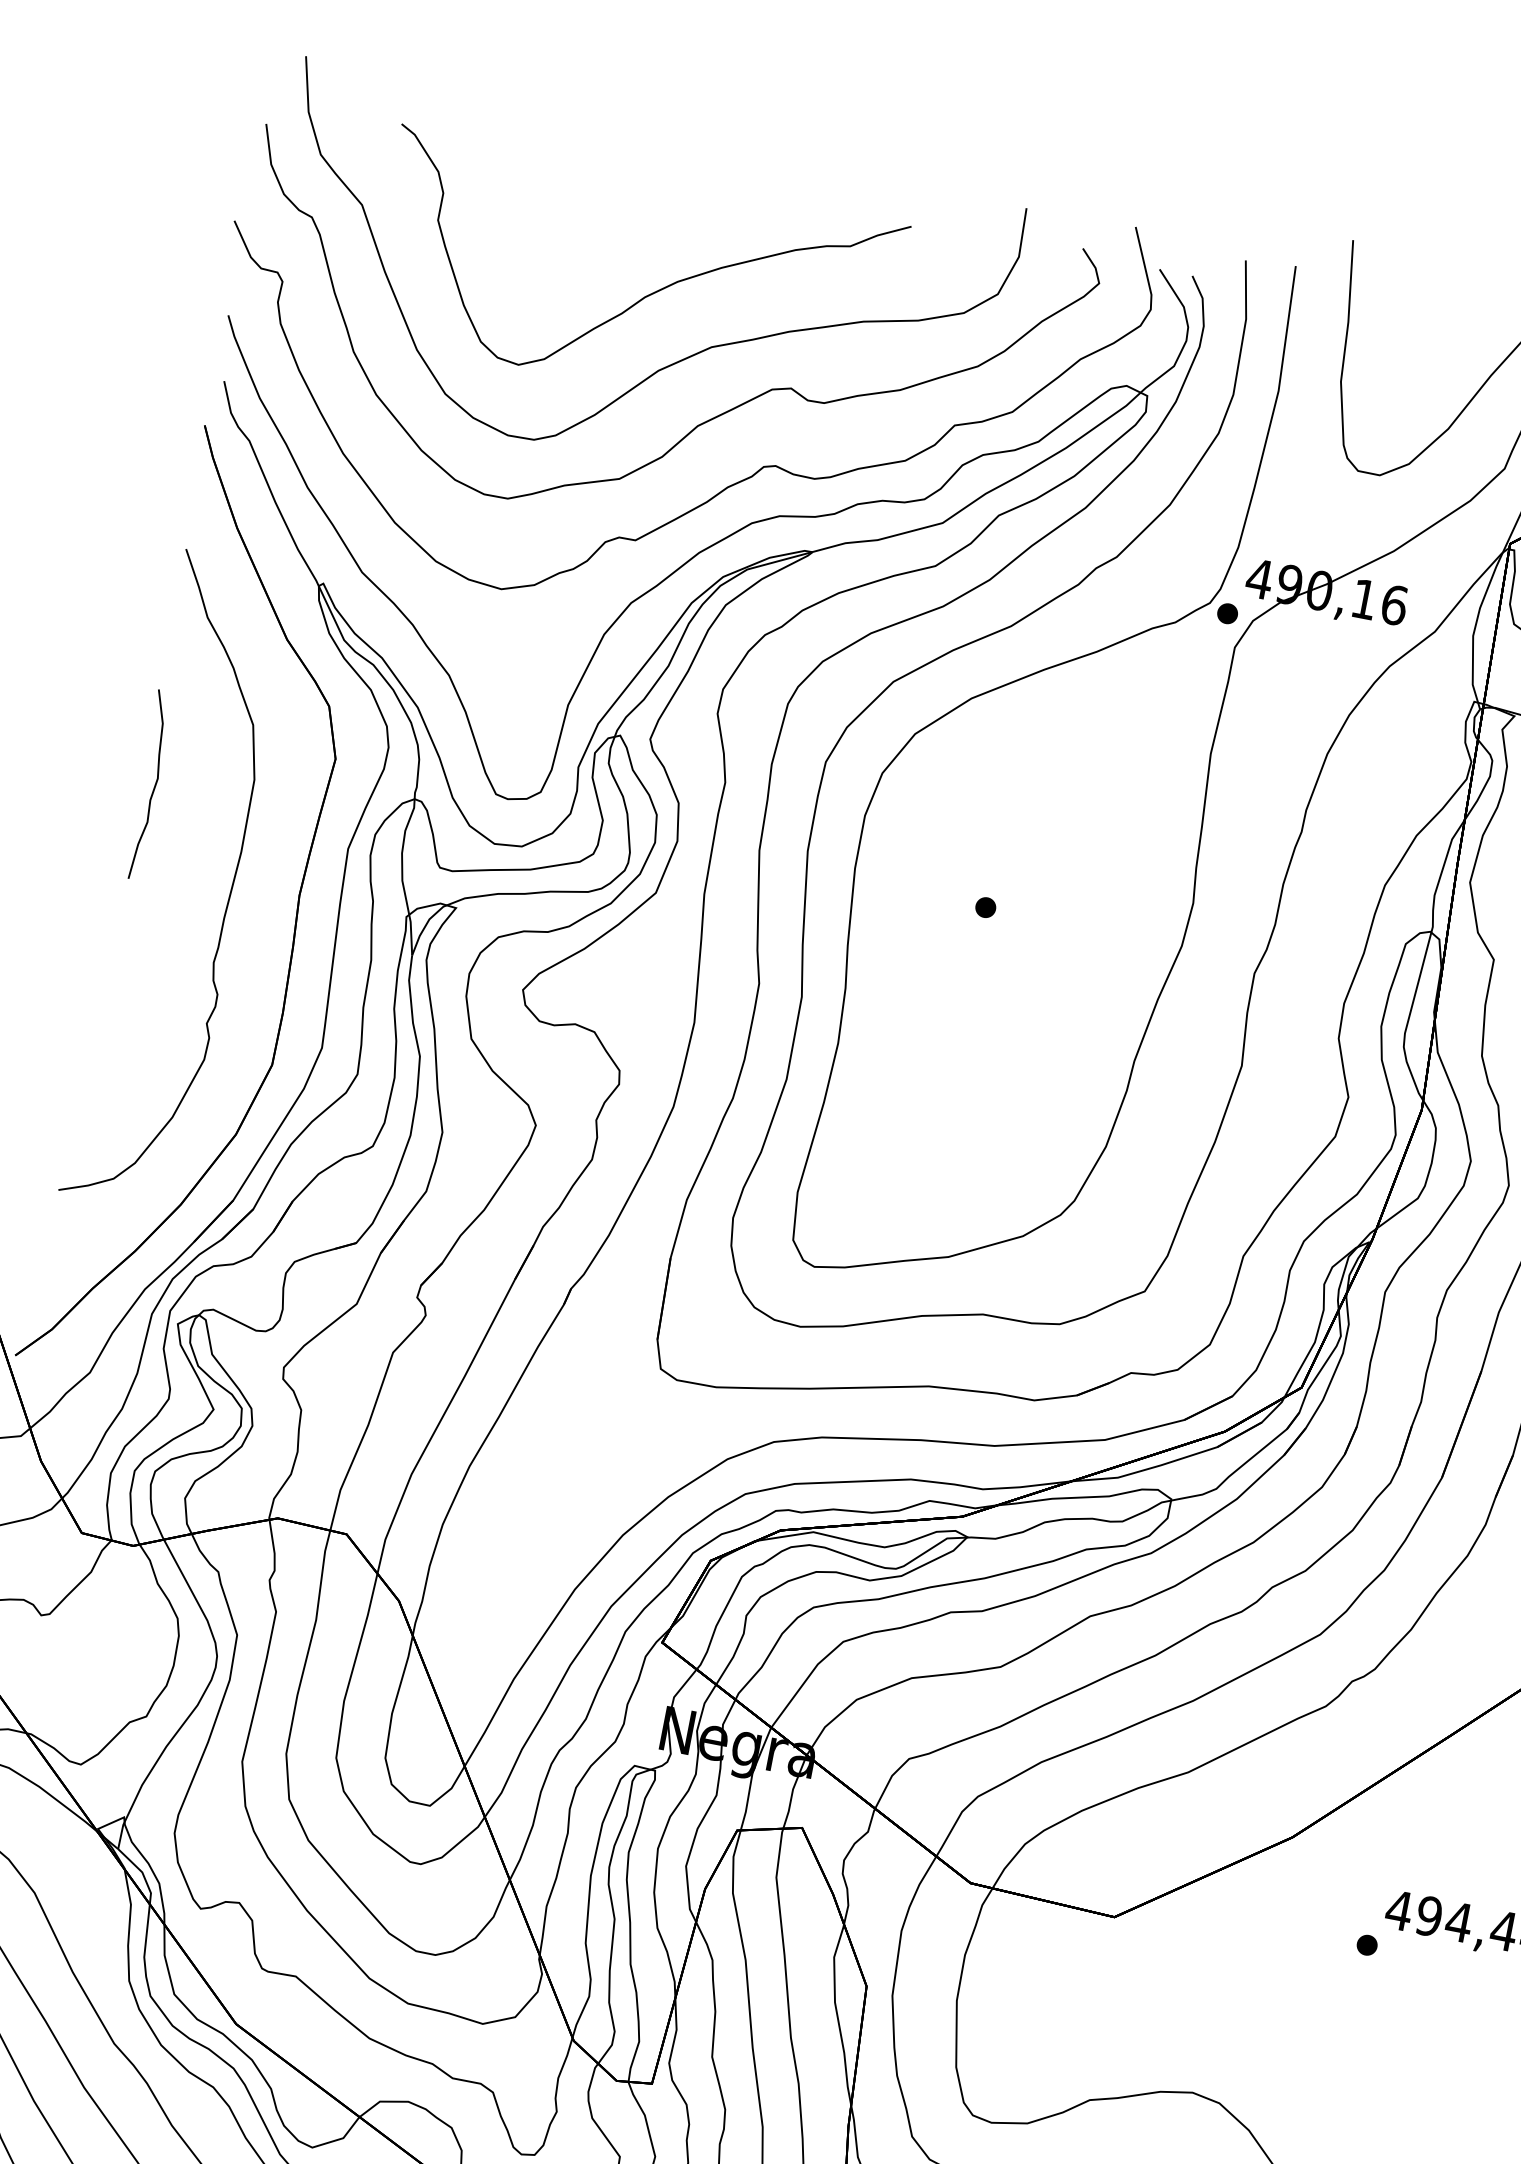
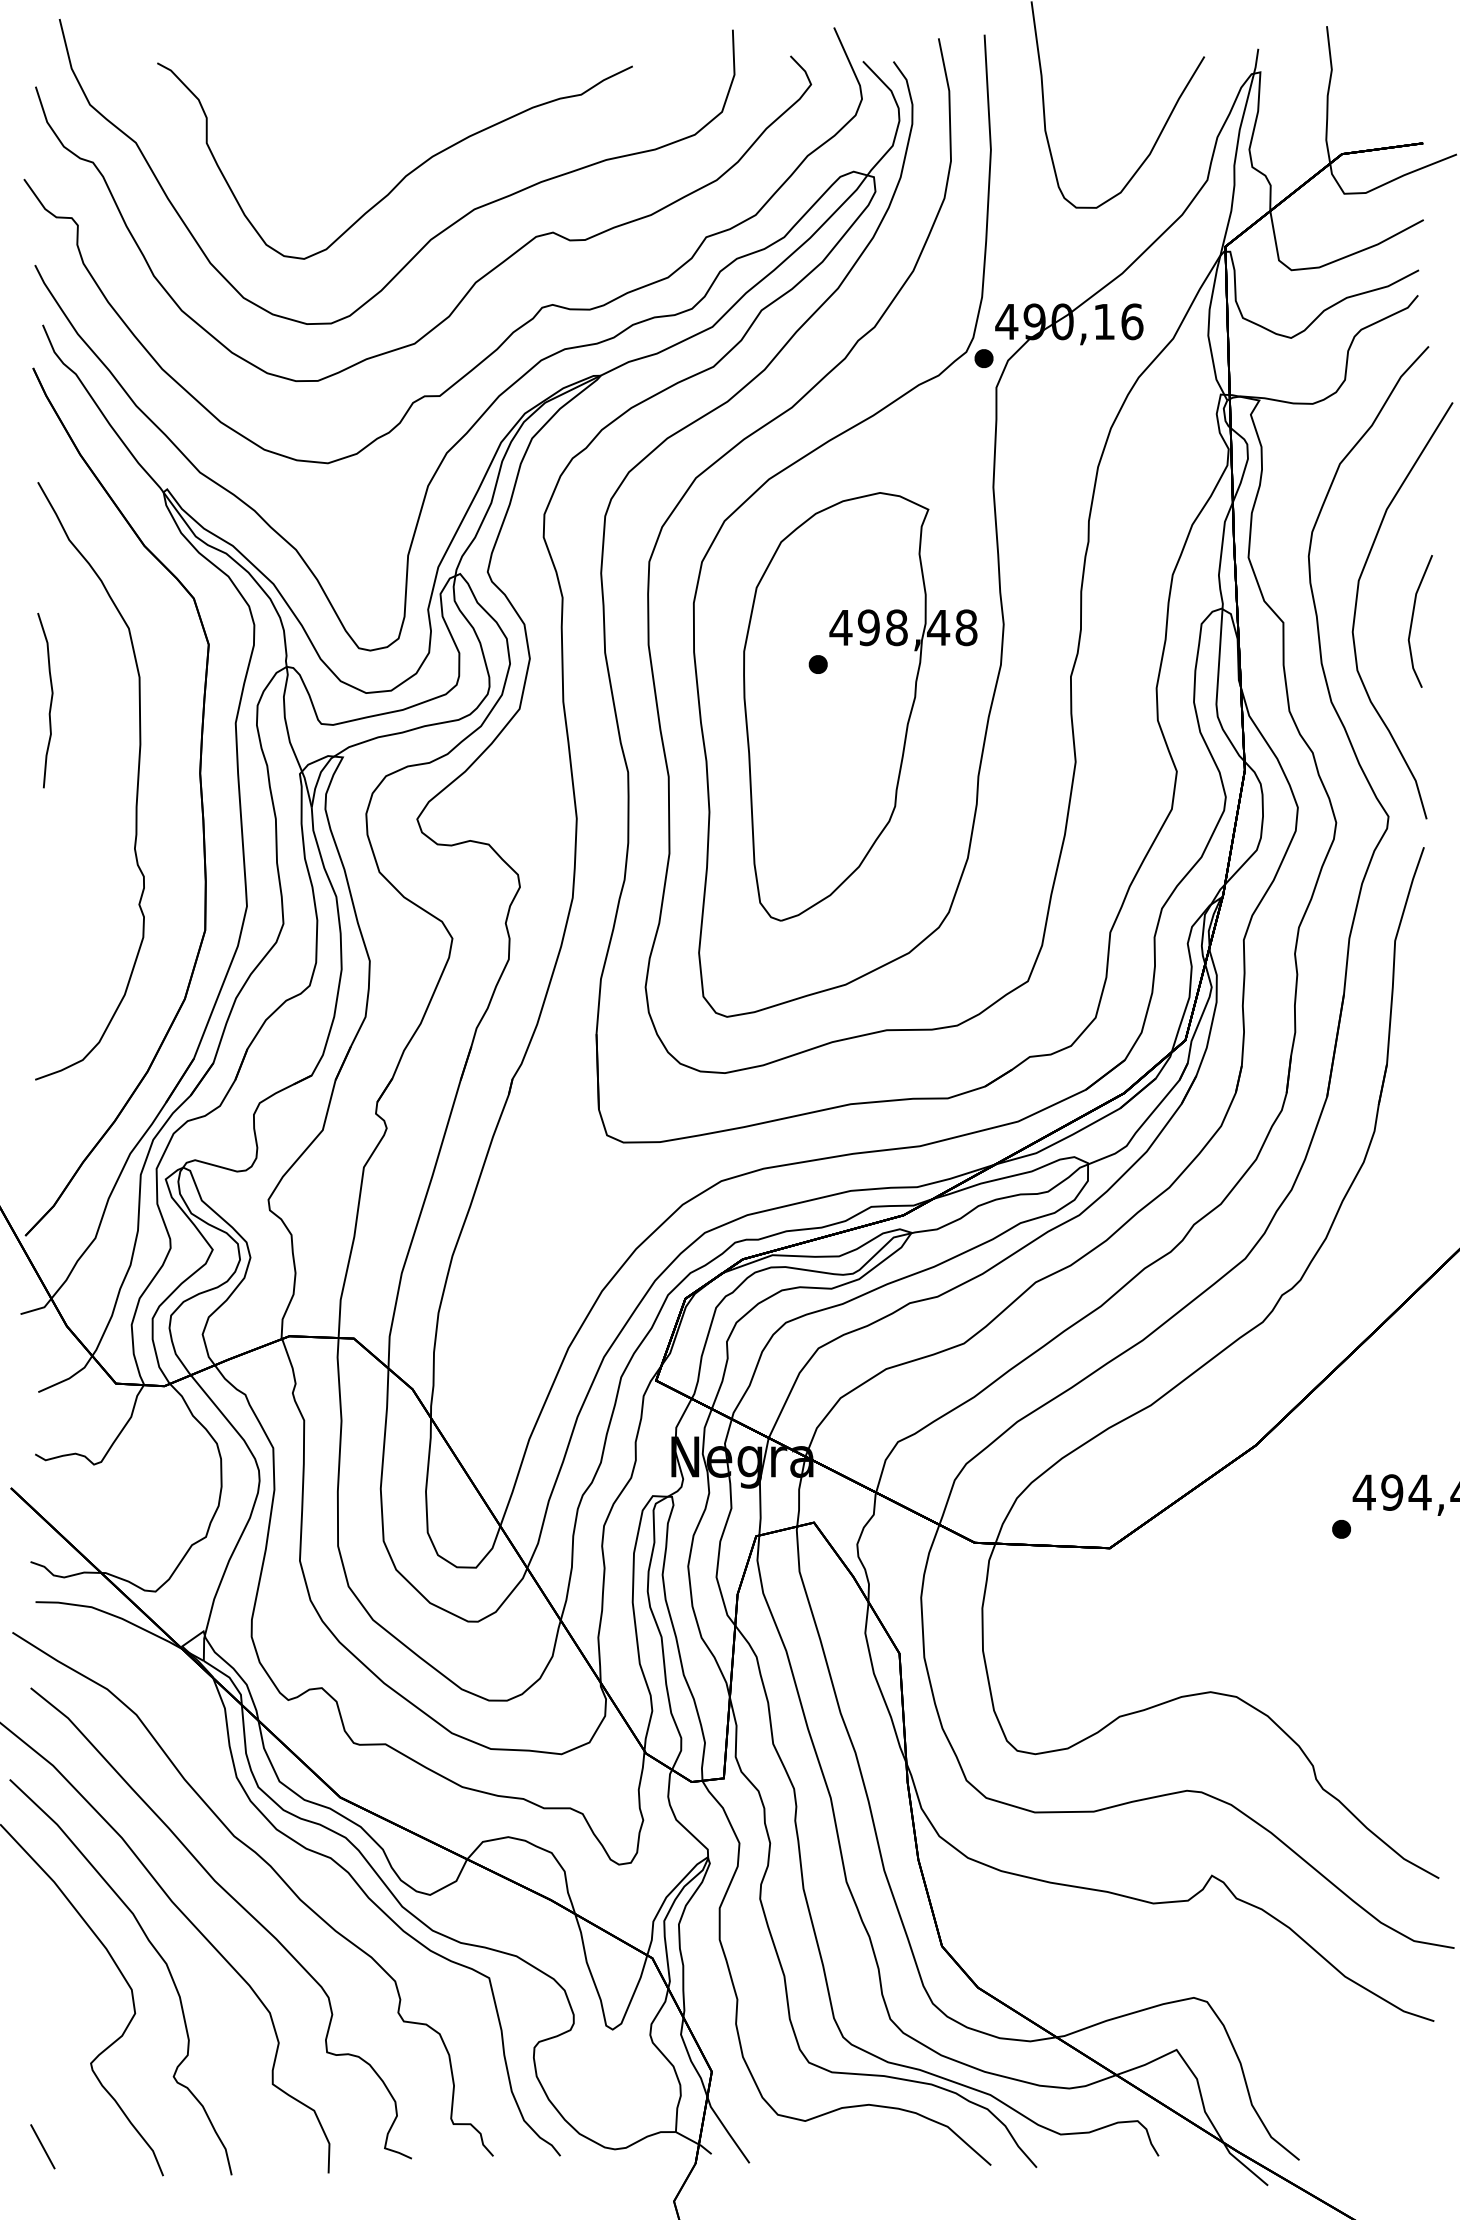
part: (1022, 961) -> (860, 706), added

